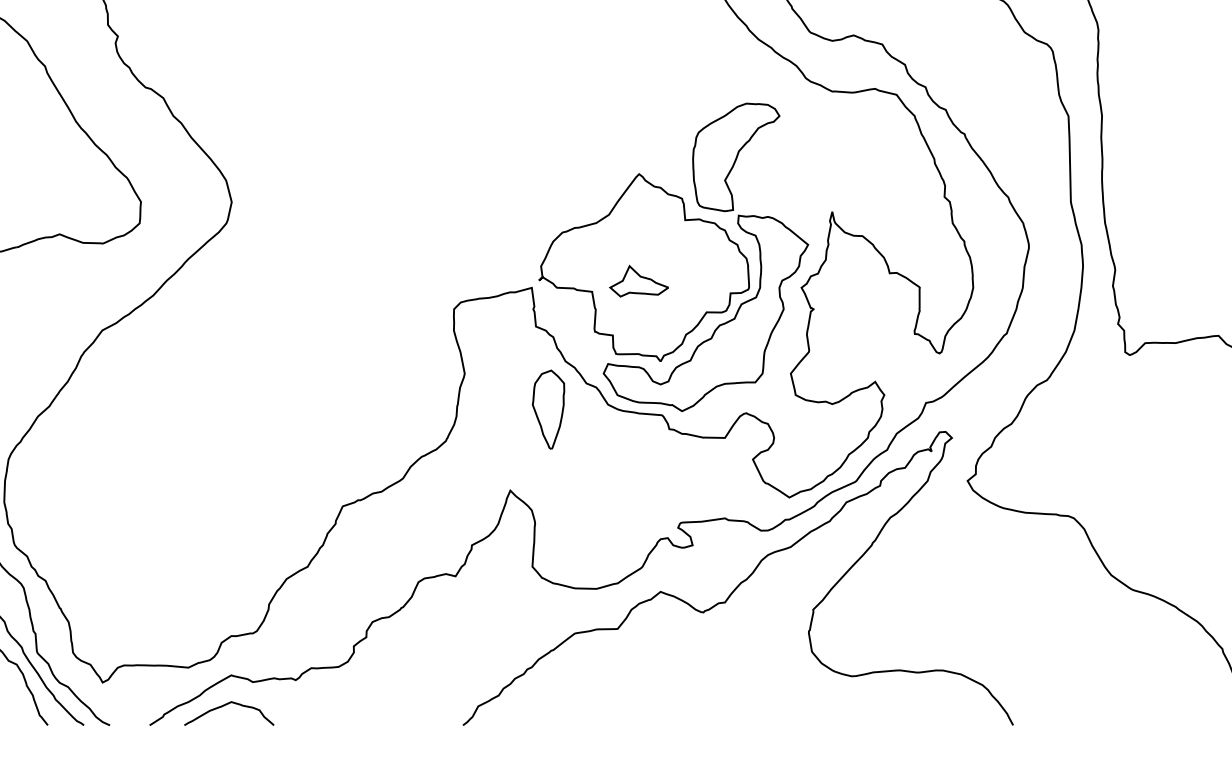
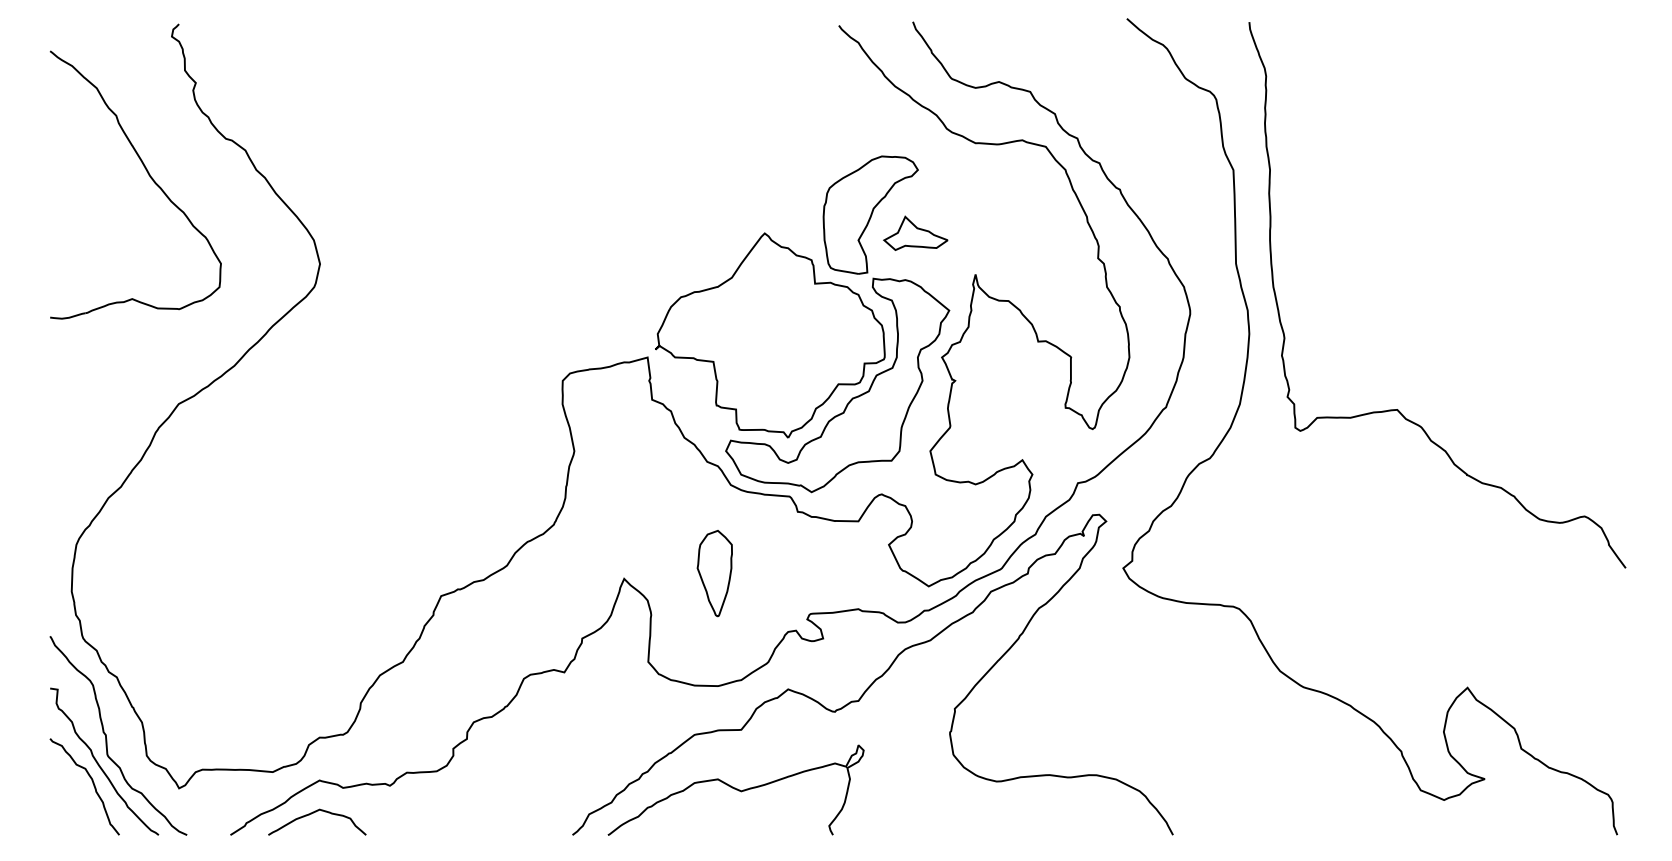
part: (638, 280) -> (915, 232), moved
part: (548, 409) -> (714, 573), moved
curve: (612, 683) -> (735, 789), added

